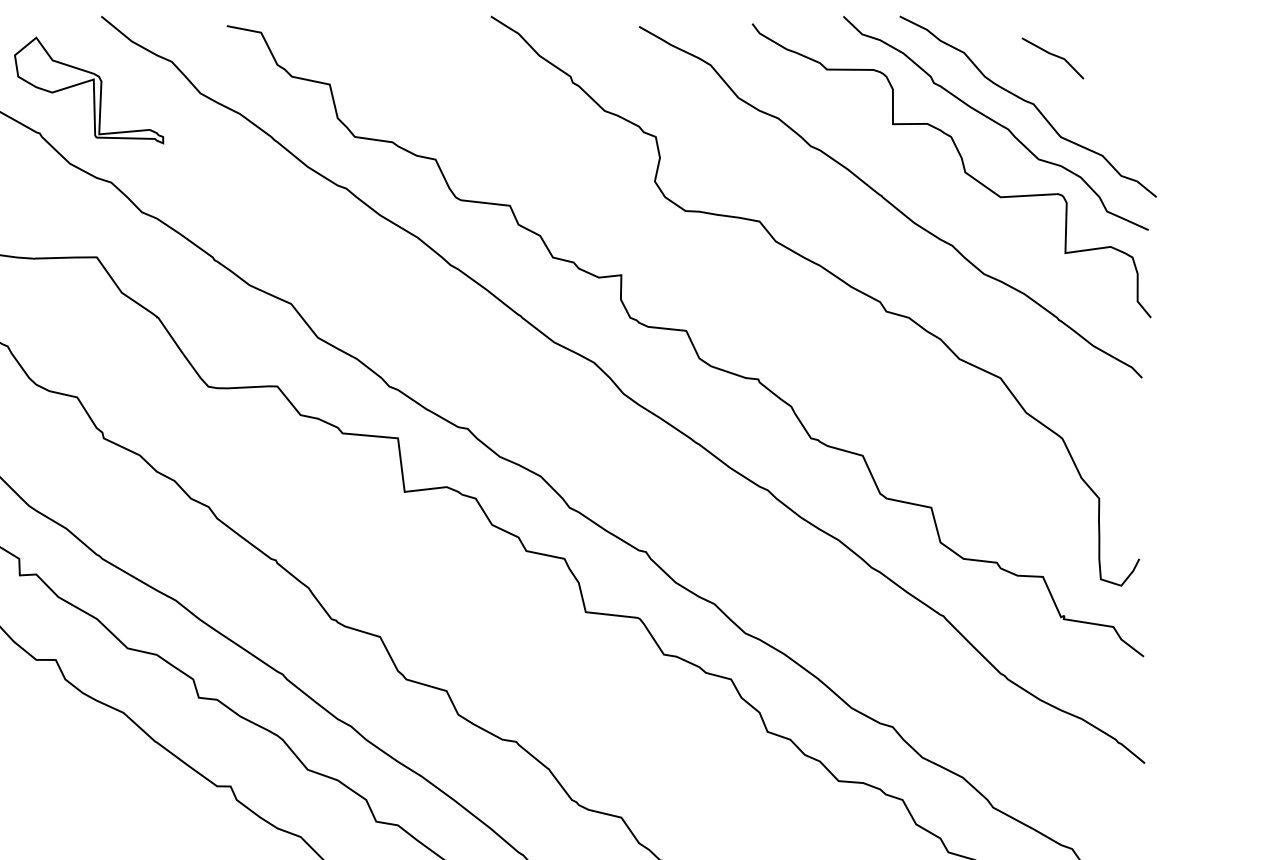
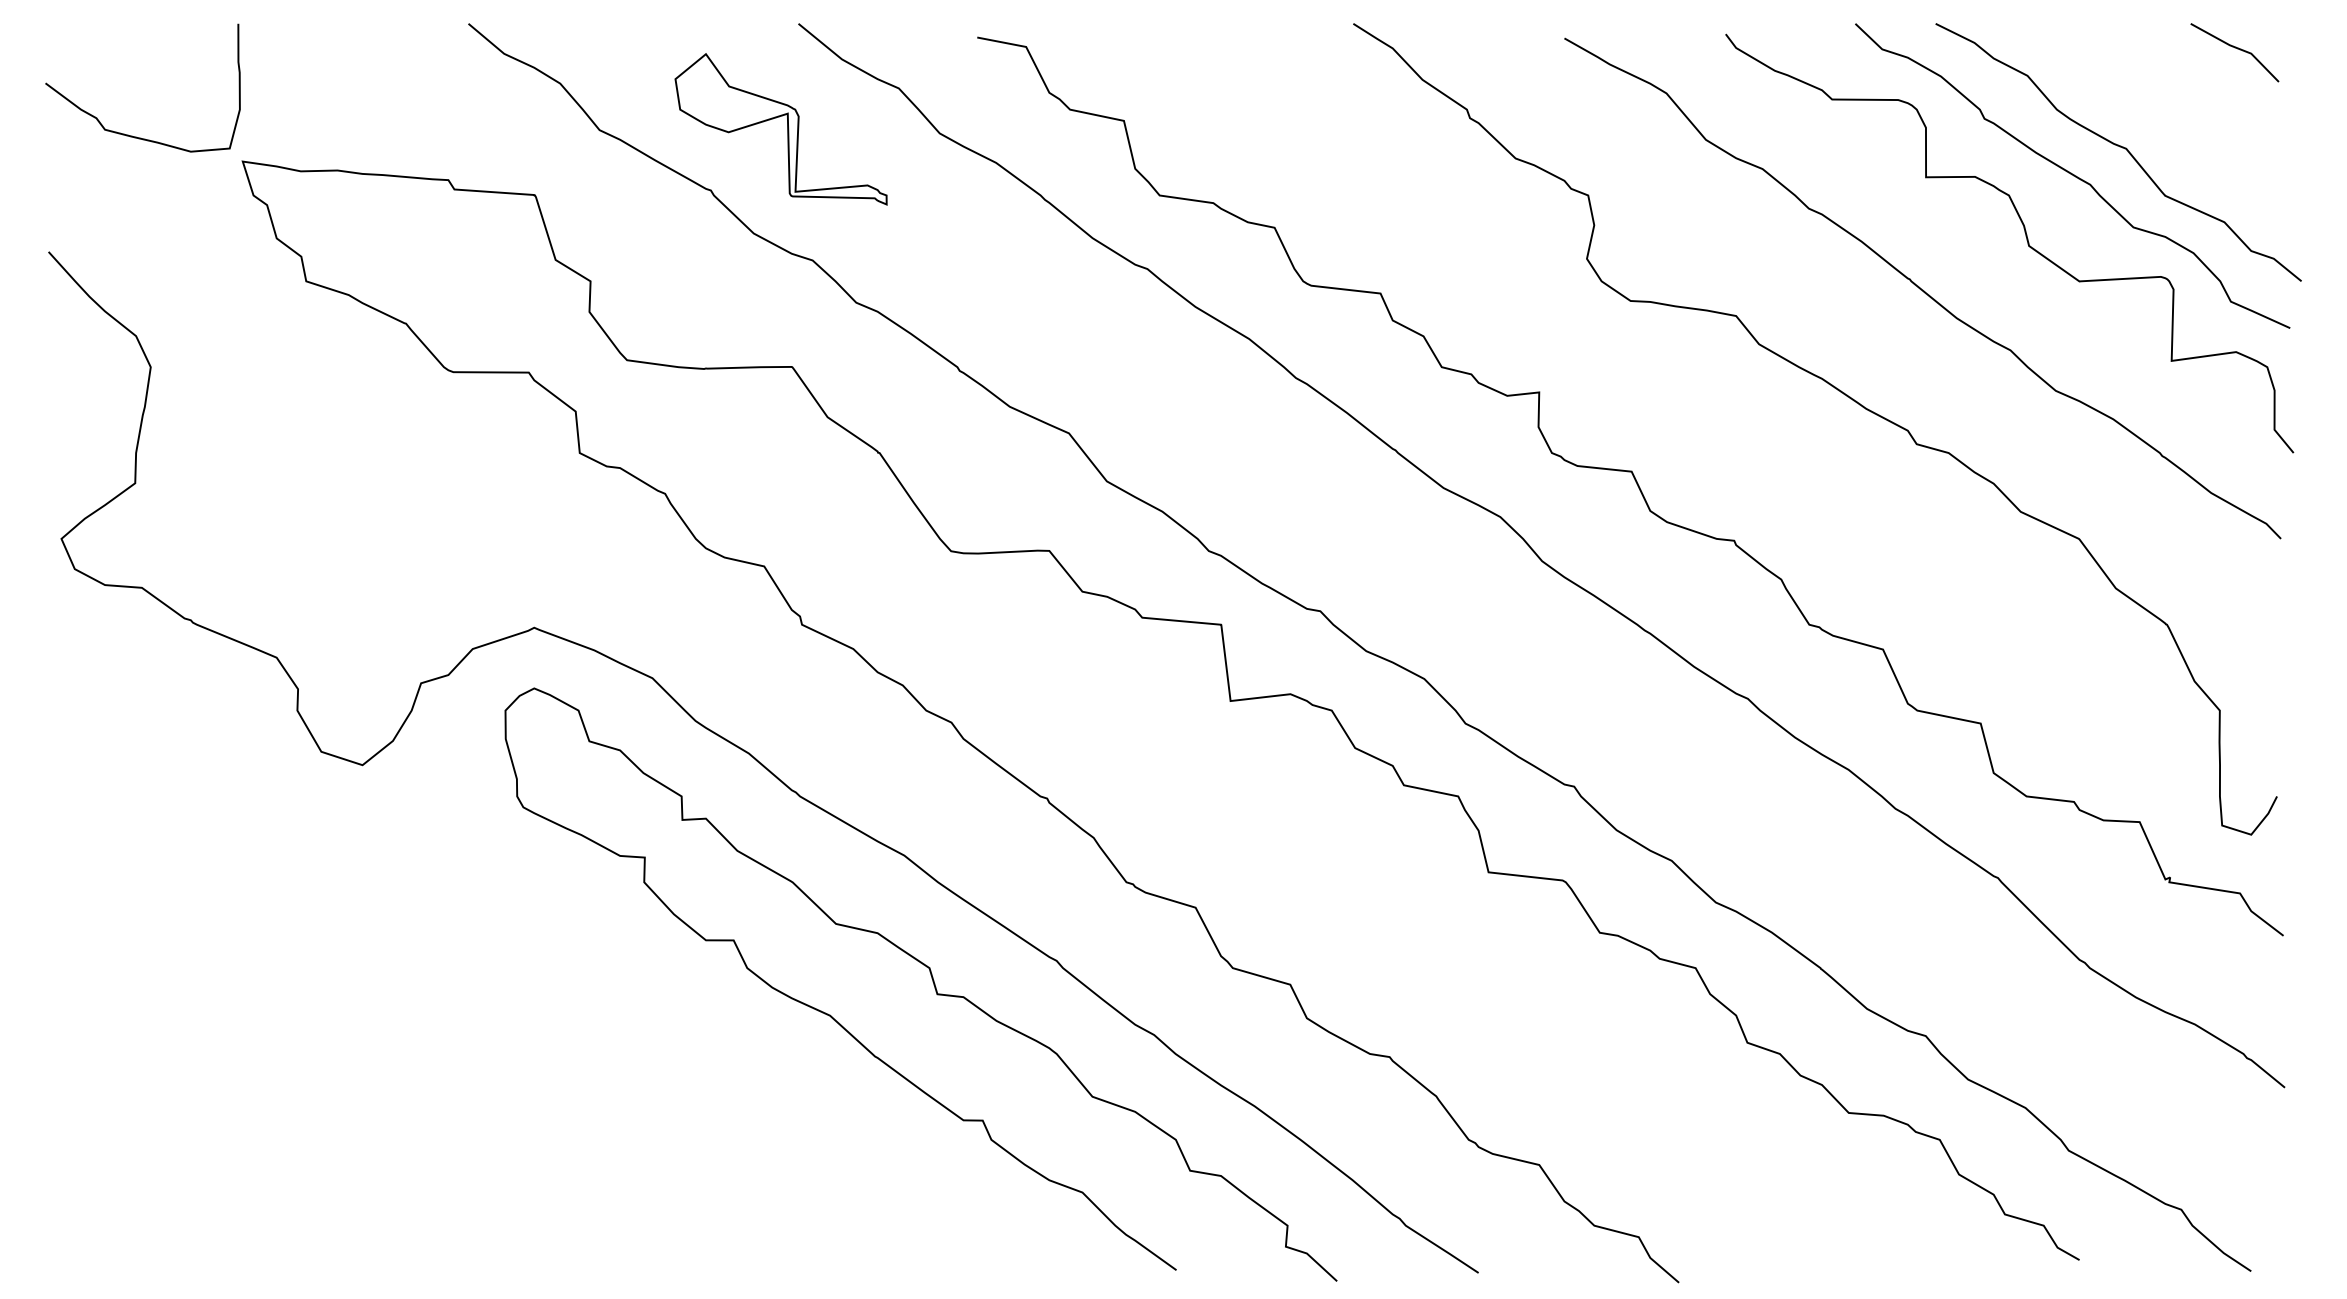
line: (1052, 55) -> (2234, 48), moved

